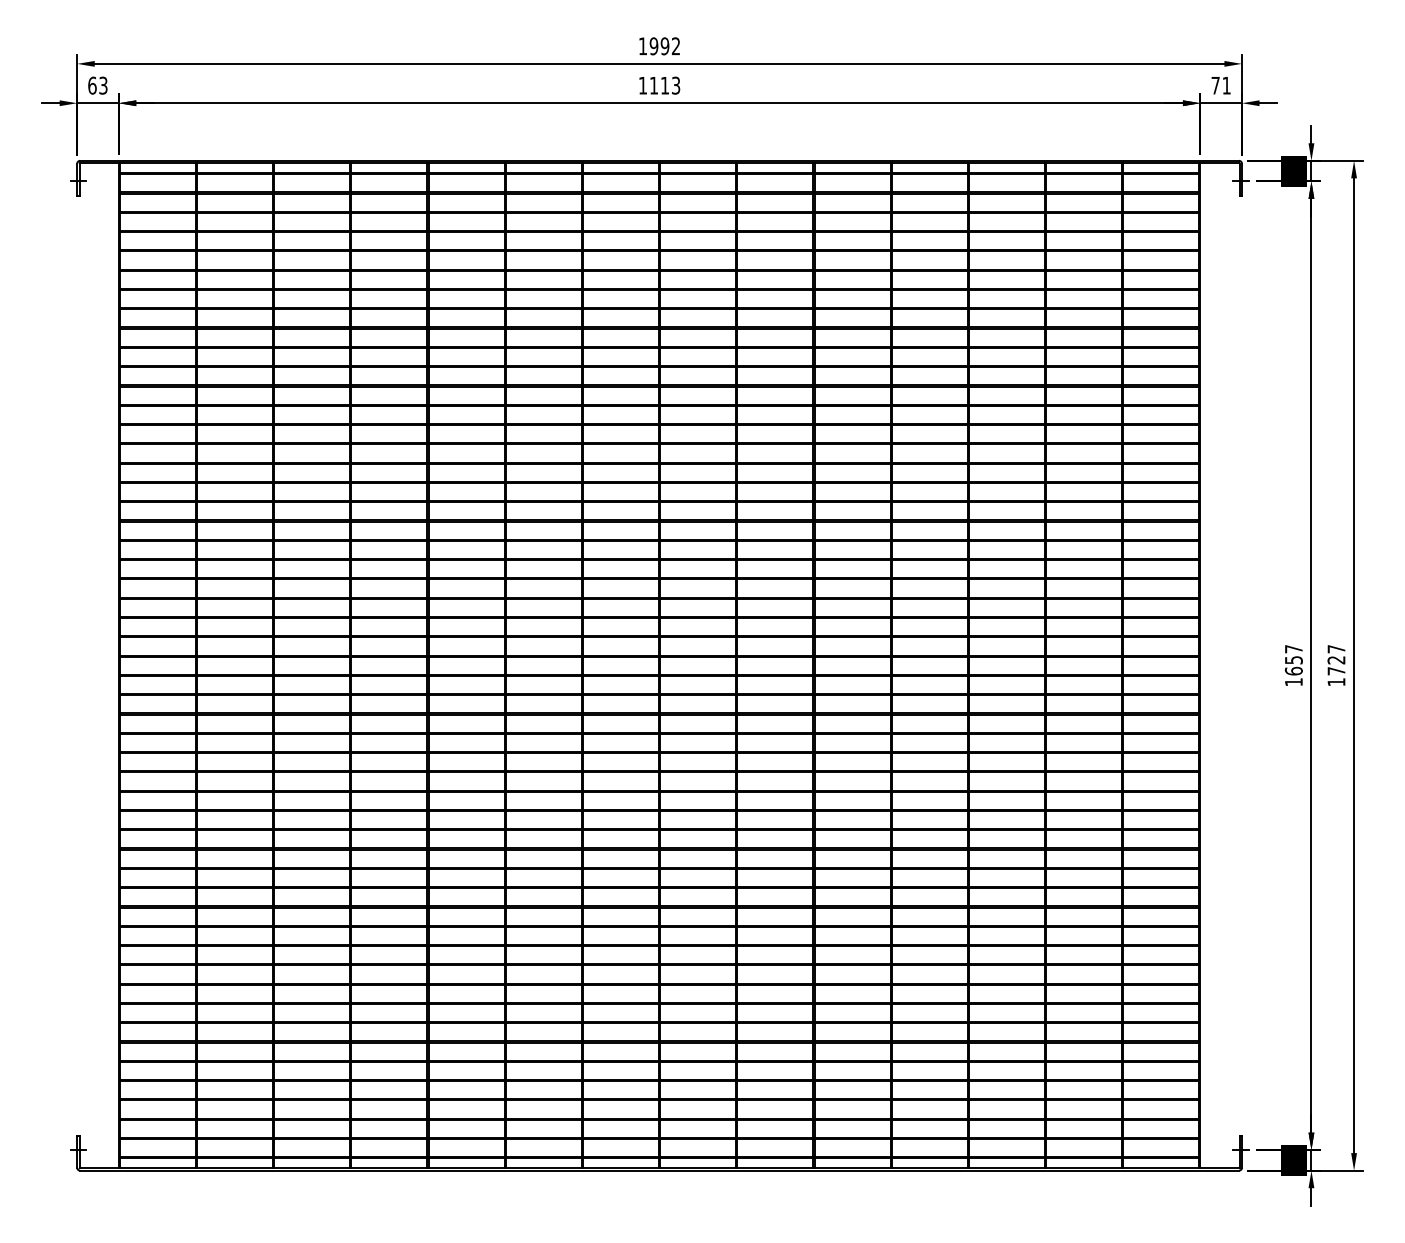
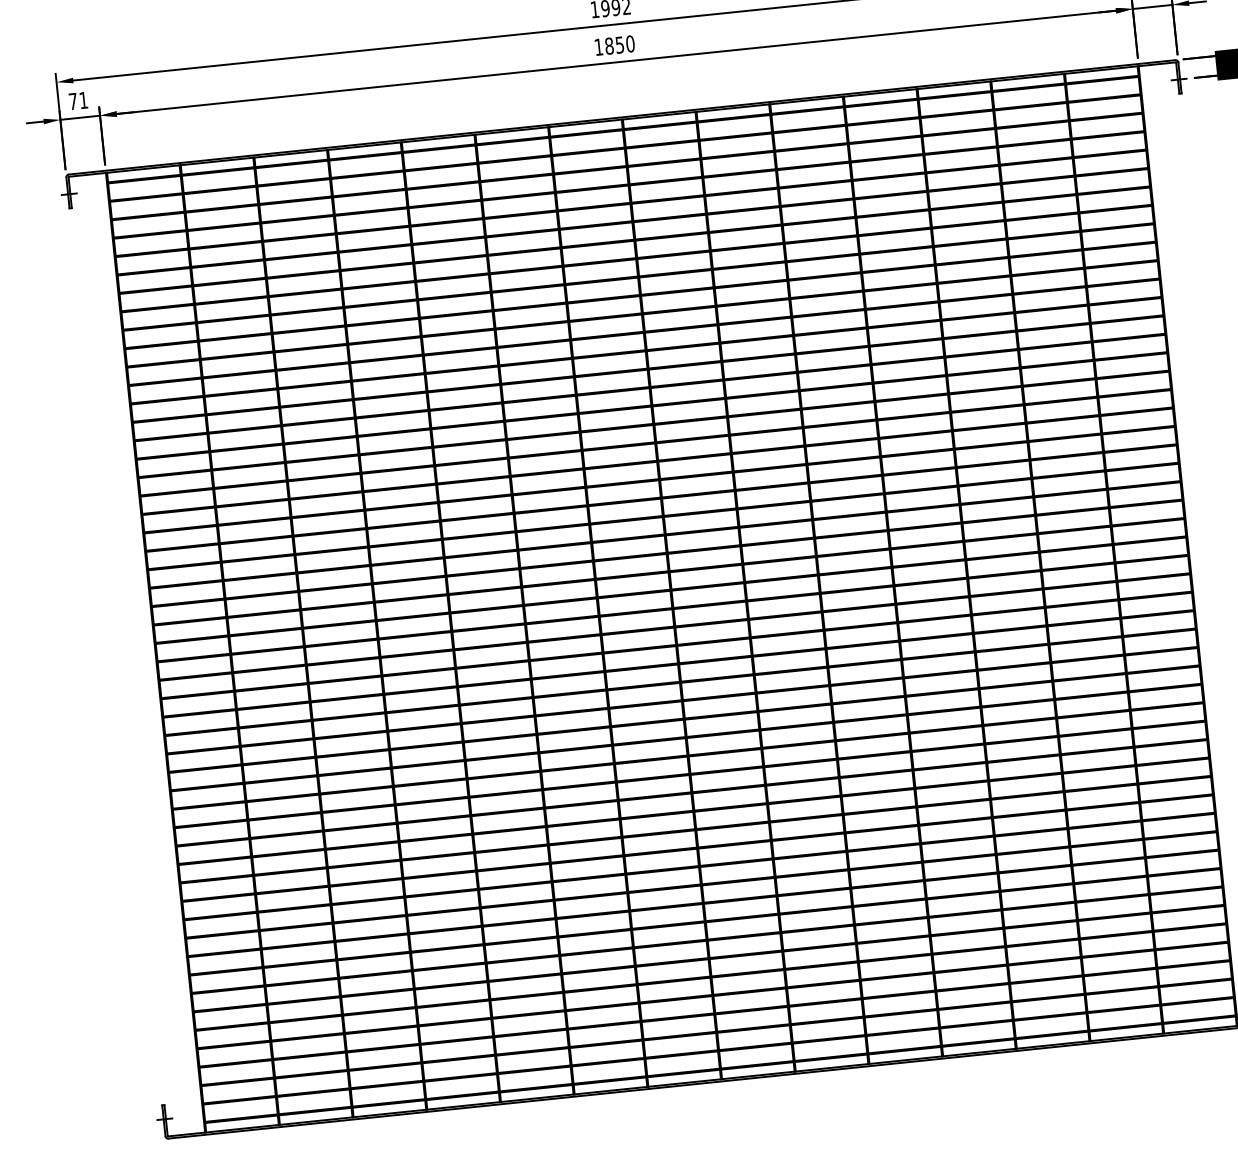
text: (97, 85) -> (78, 100), 63 -> 71
text: (664, 85) -> (619, 44), 1113 -> 1850

